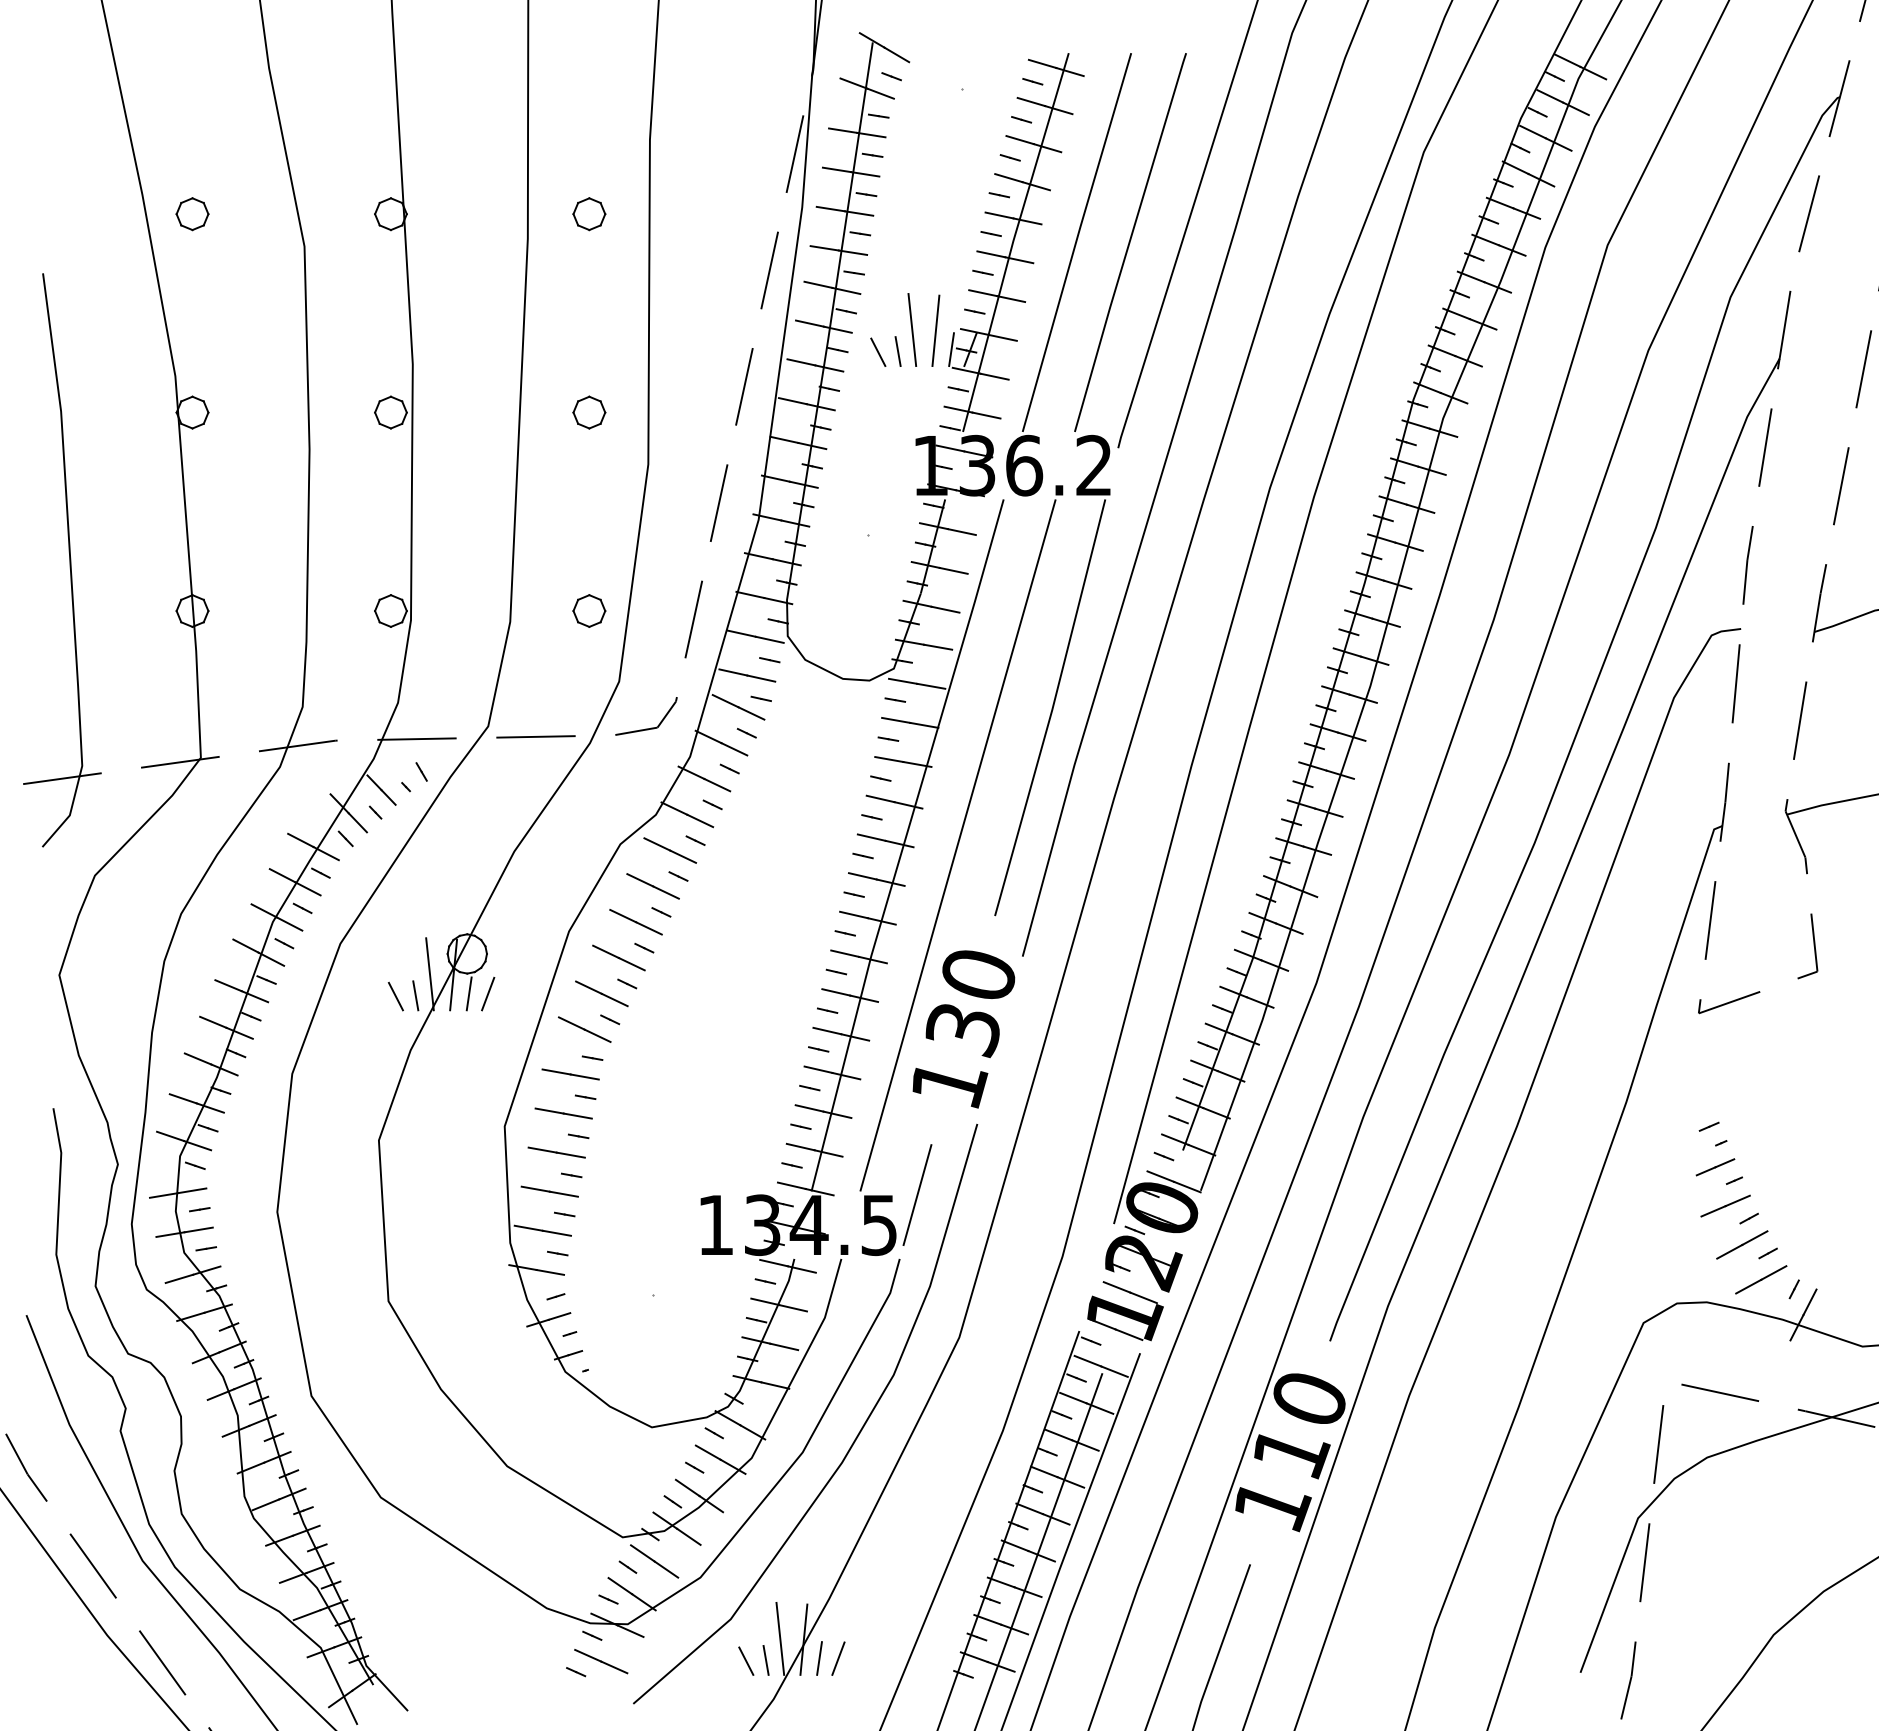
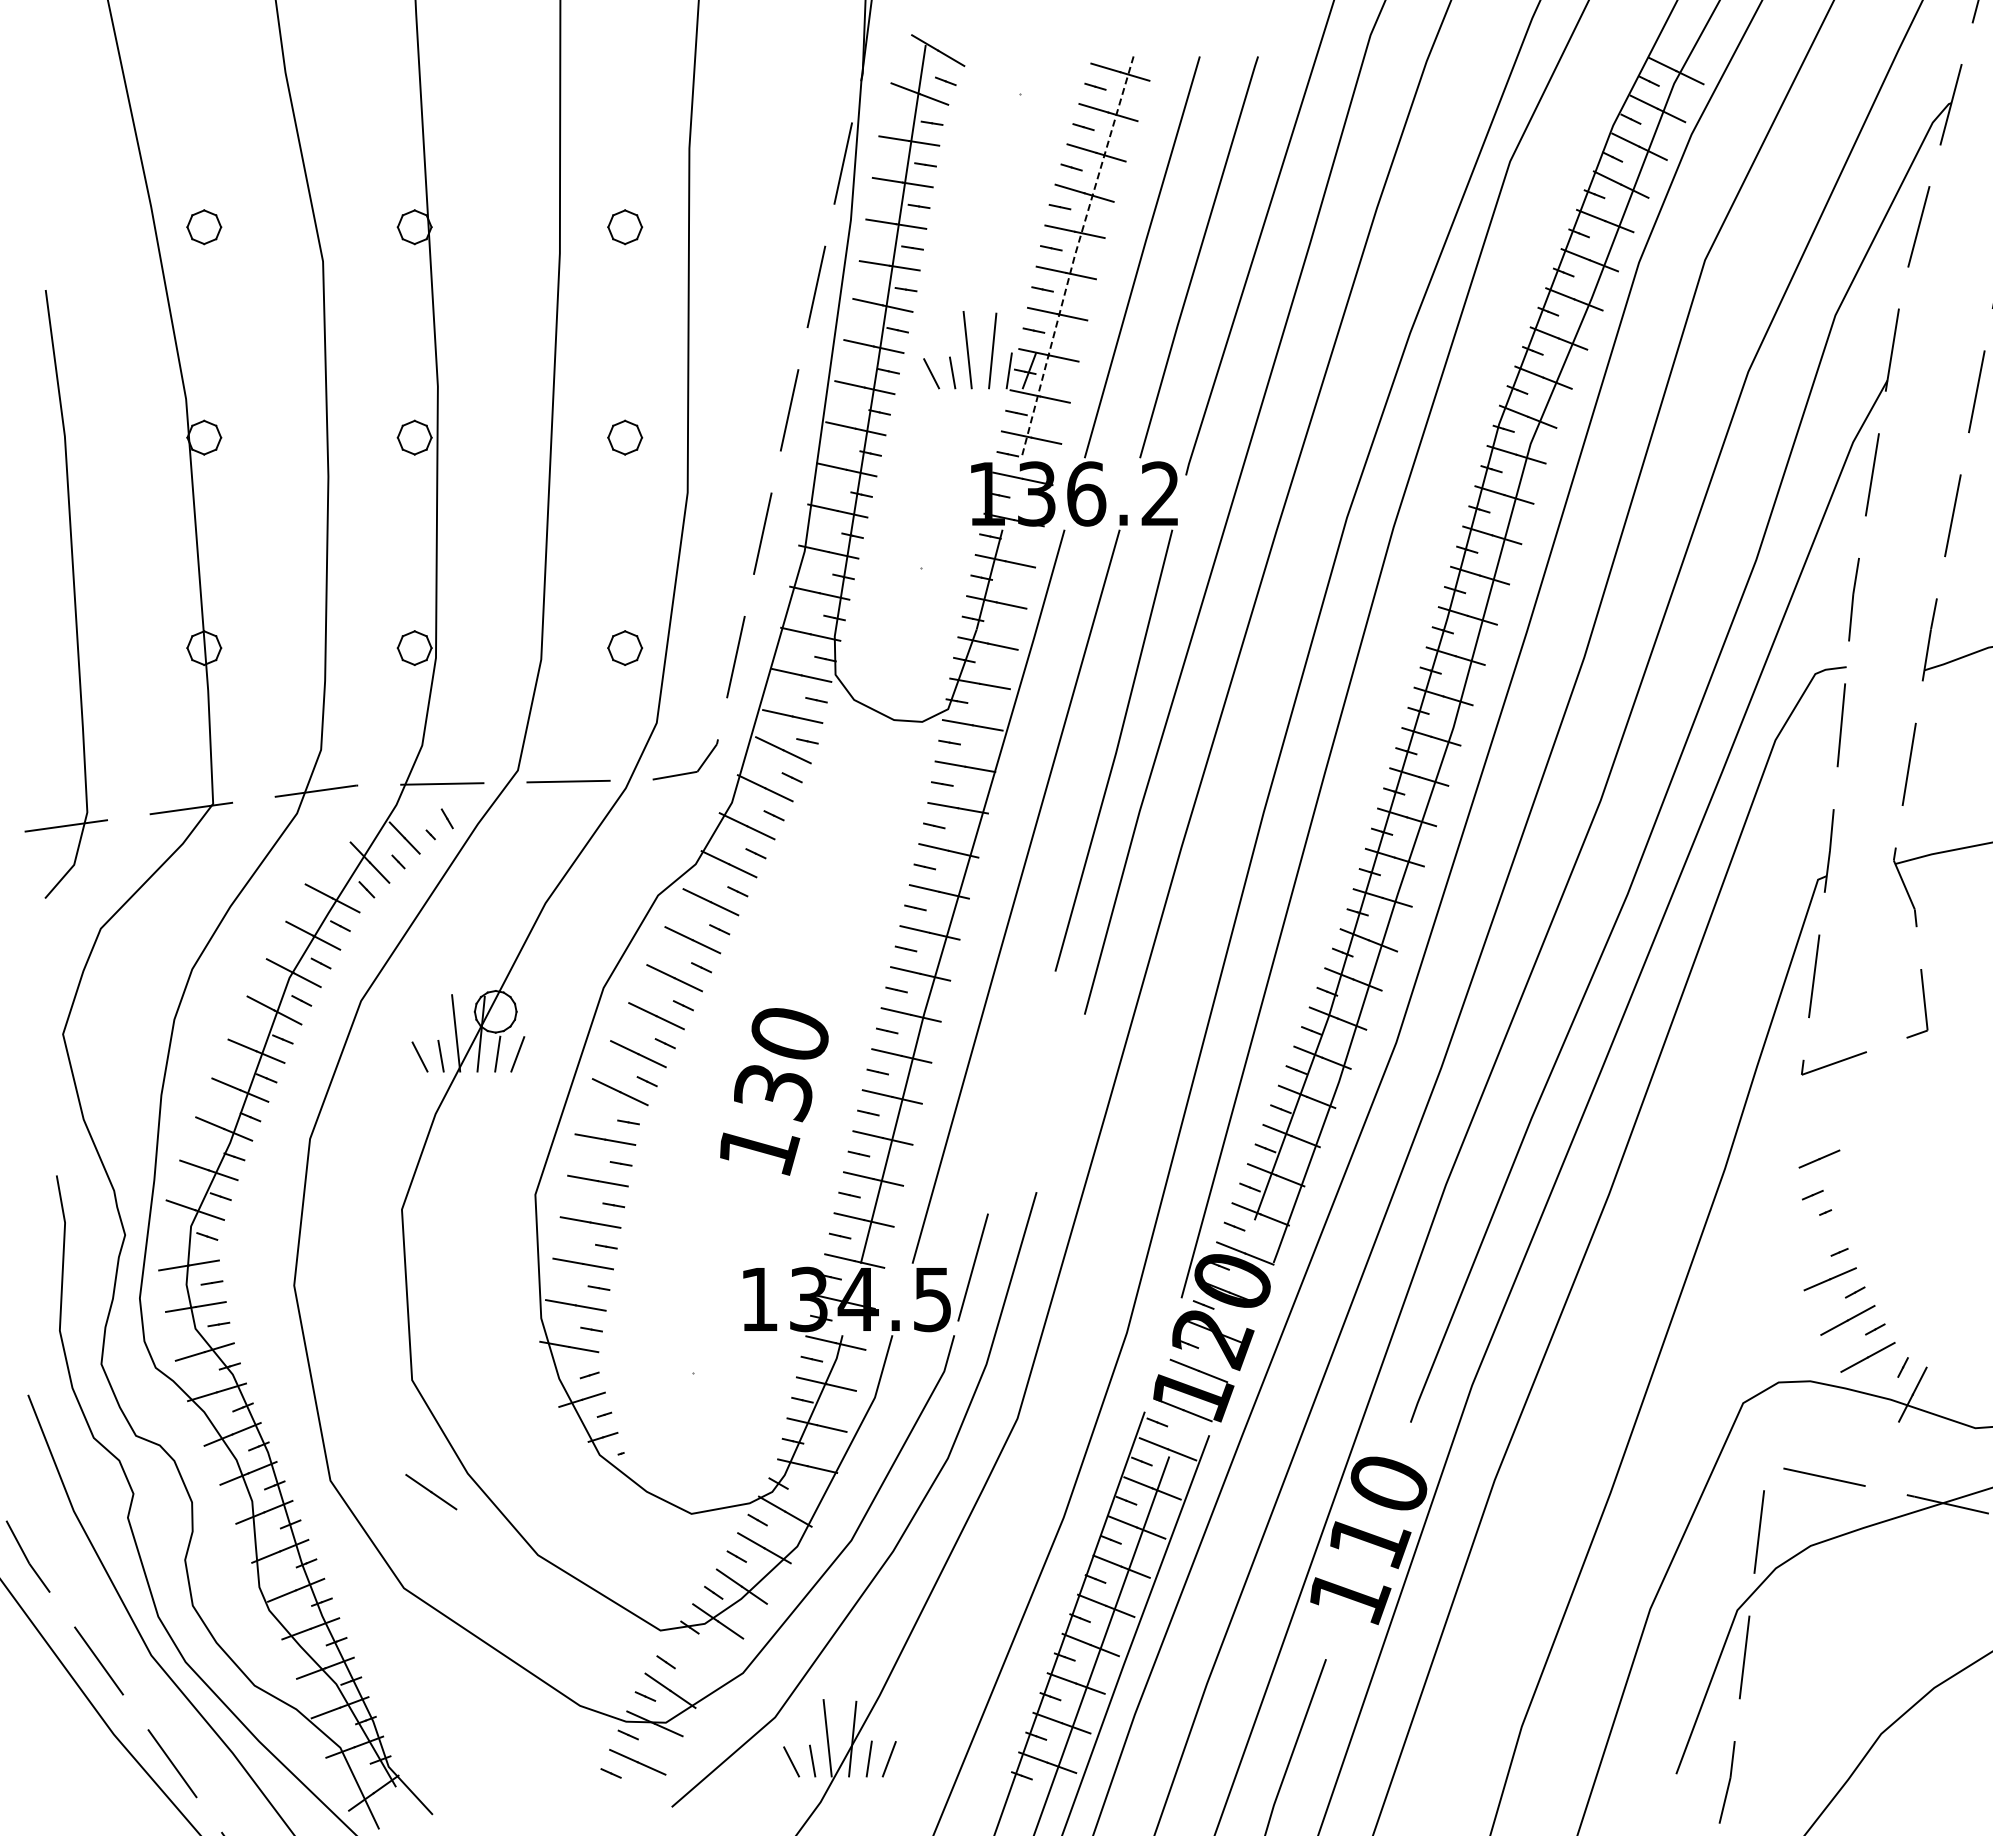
line: (1013, 241) -> (1074, 256), solid -> dashed
text: (964, 1029) -> (774, 1091), moved
line: (1715, 1166) -> (1819, 1158), moved
line: (654, 1561) -> (431, 1492), moved

